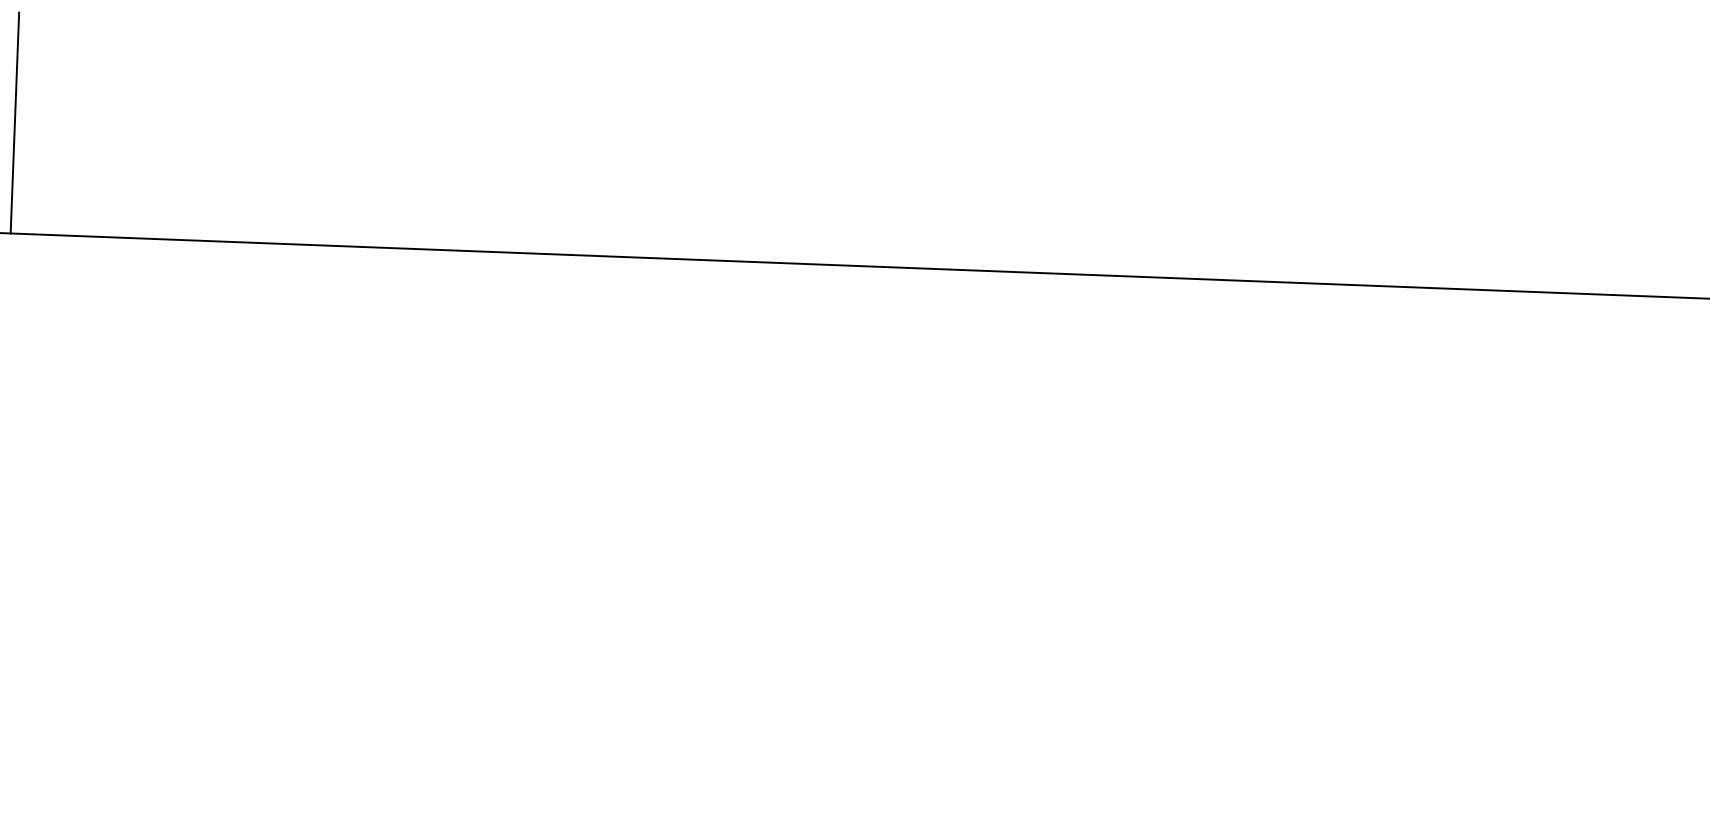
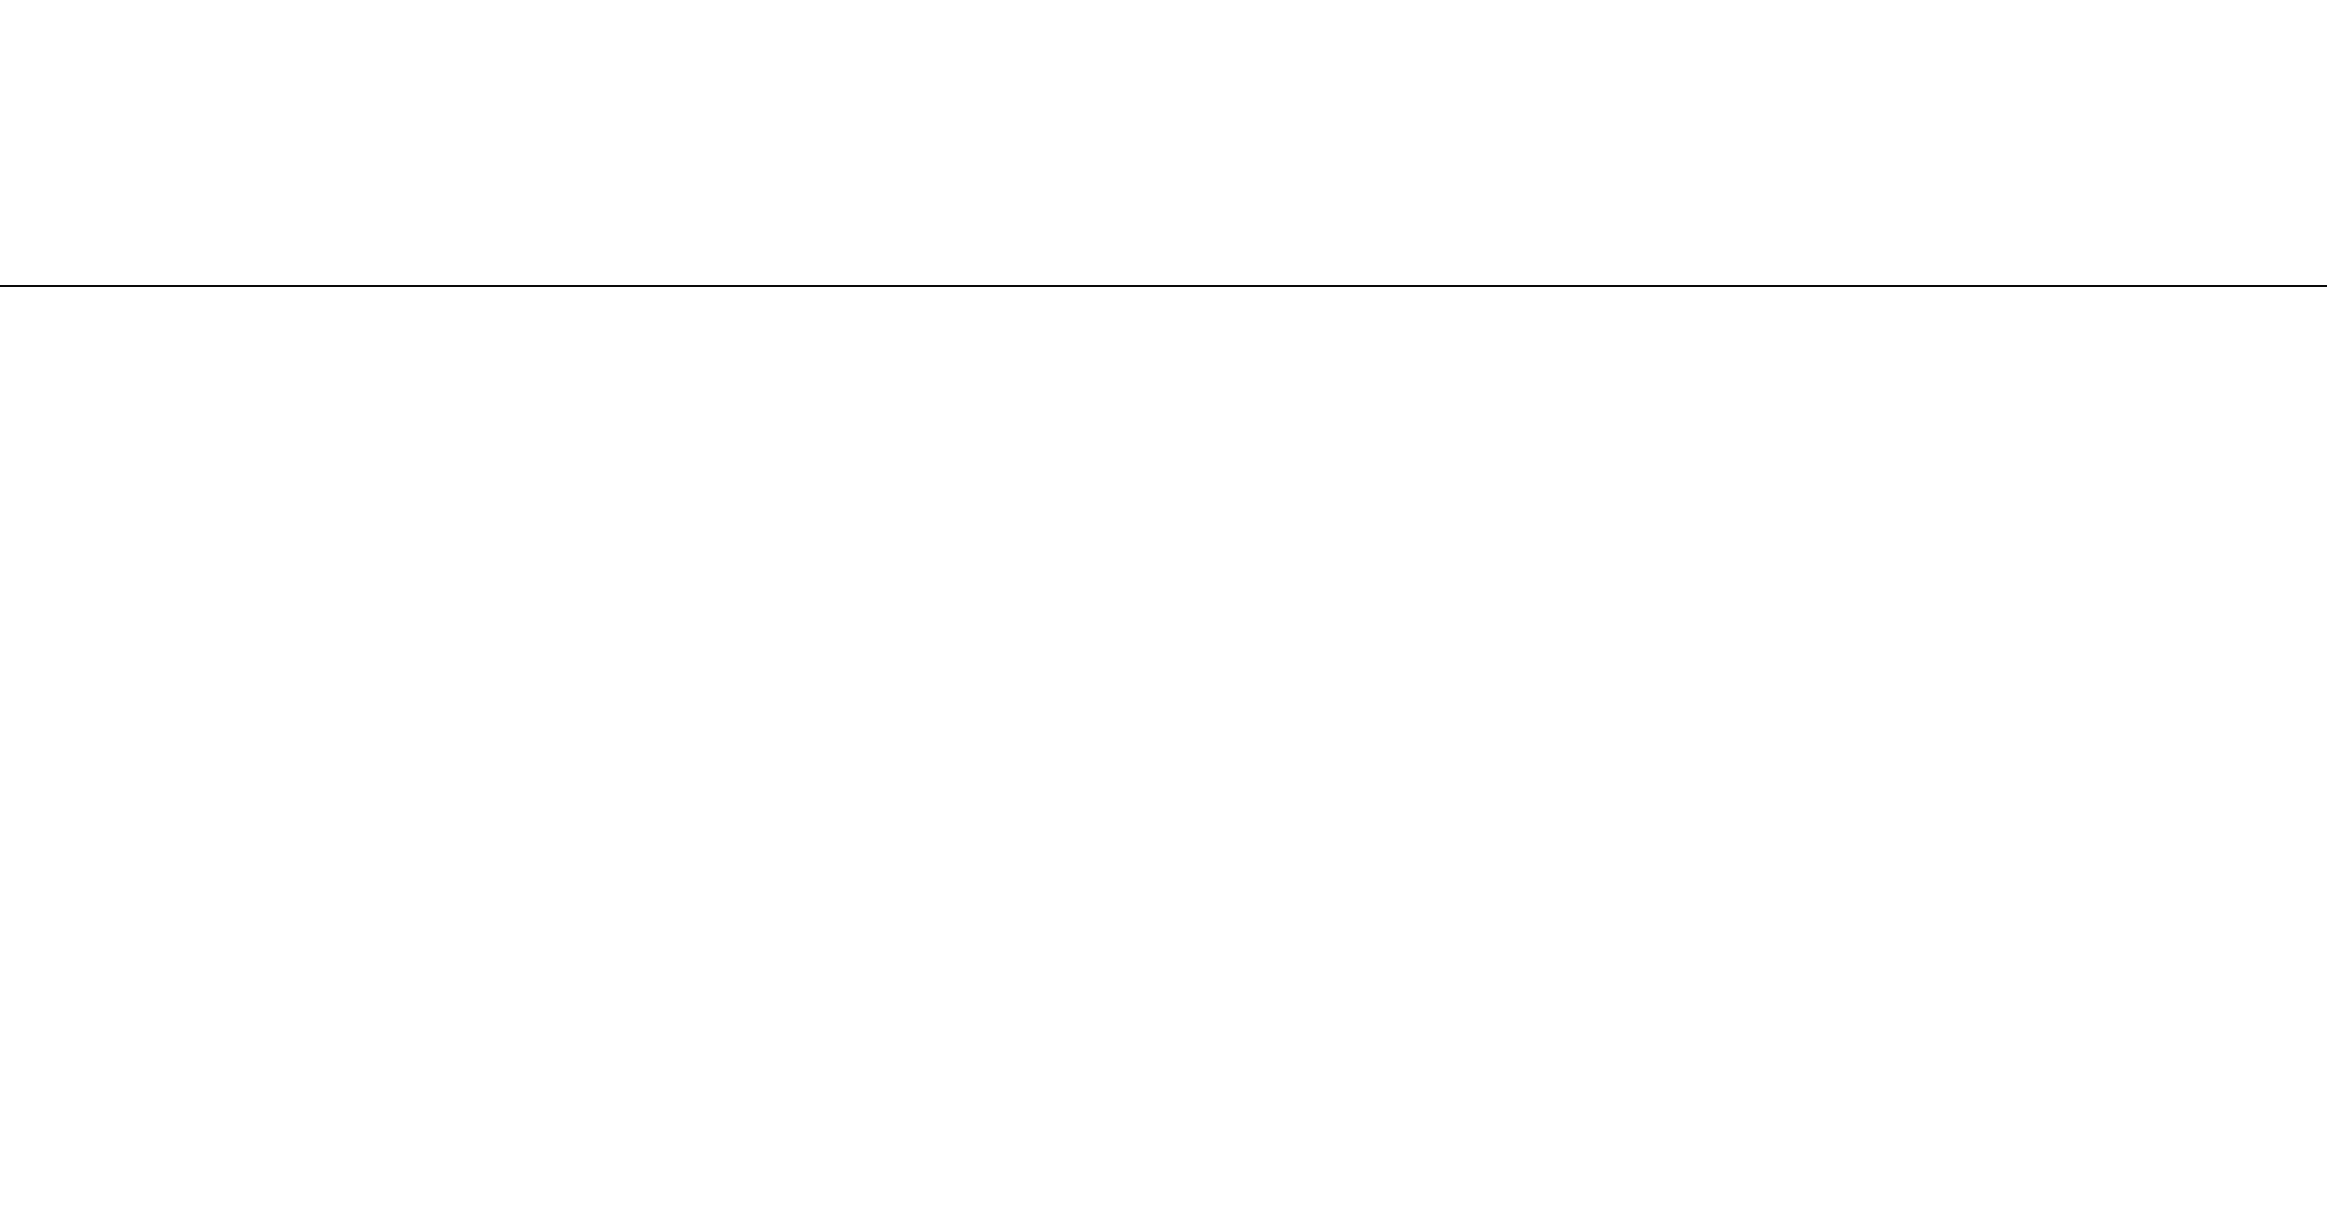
line: (14, 122) -> (115, 146), removed

